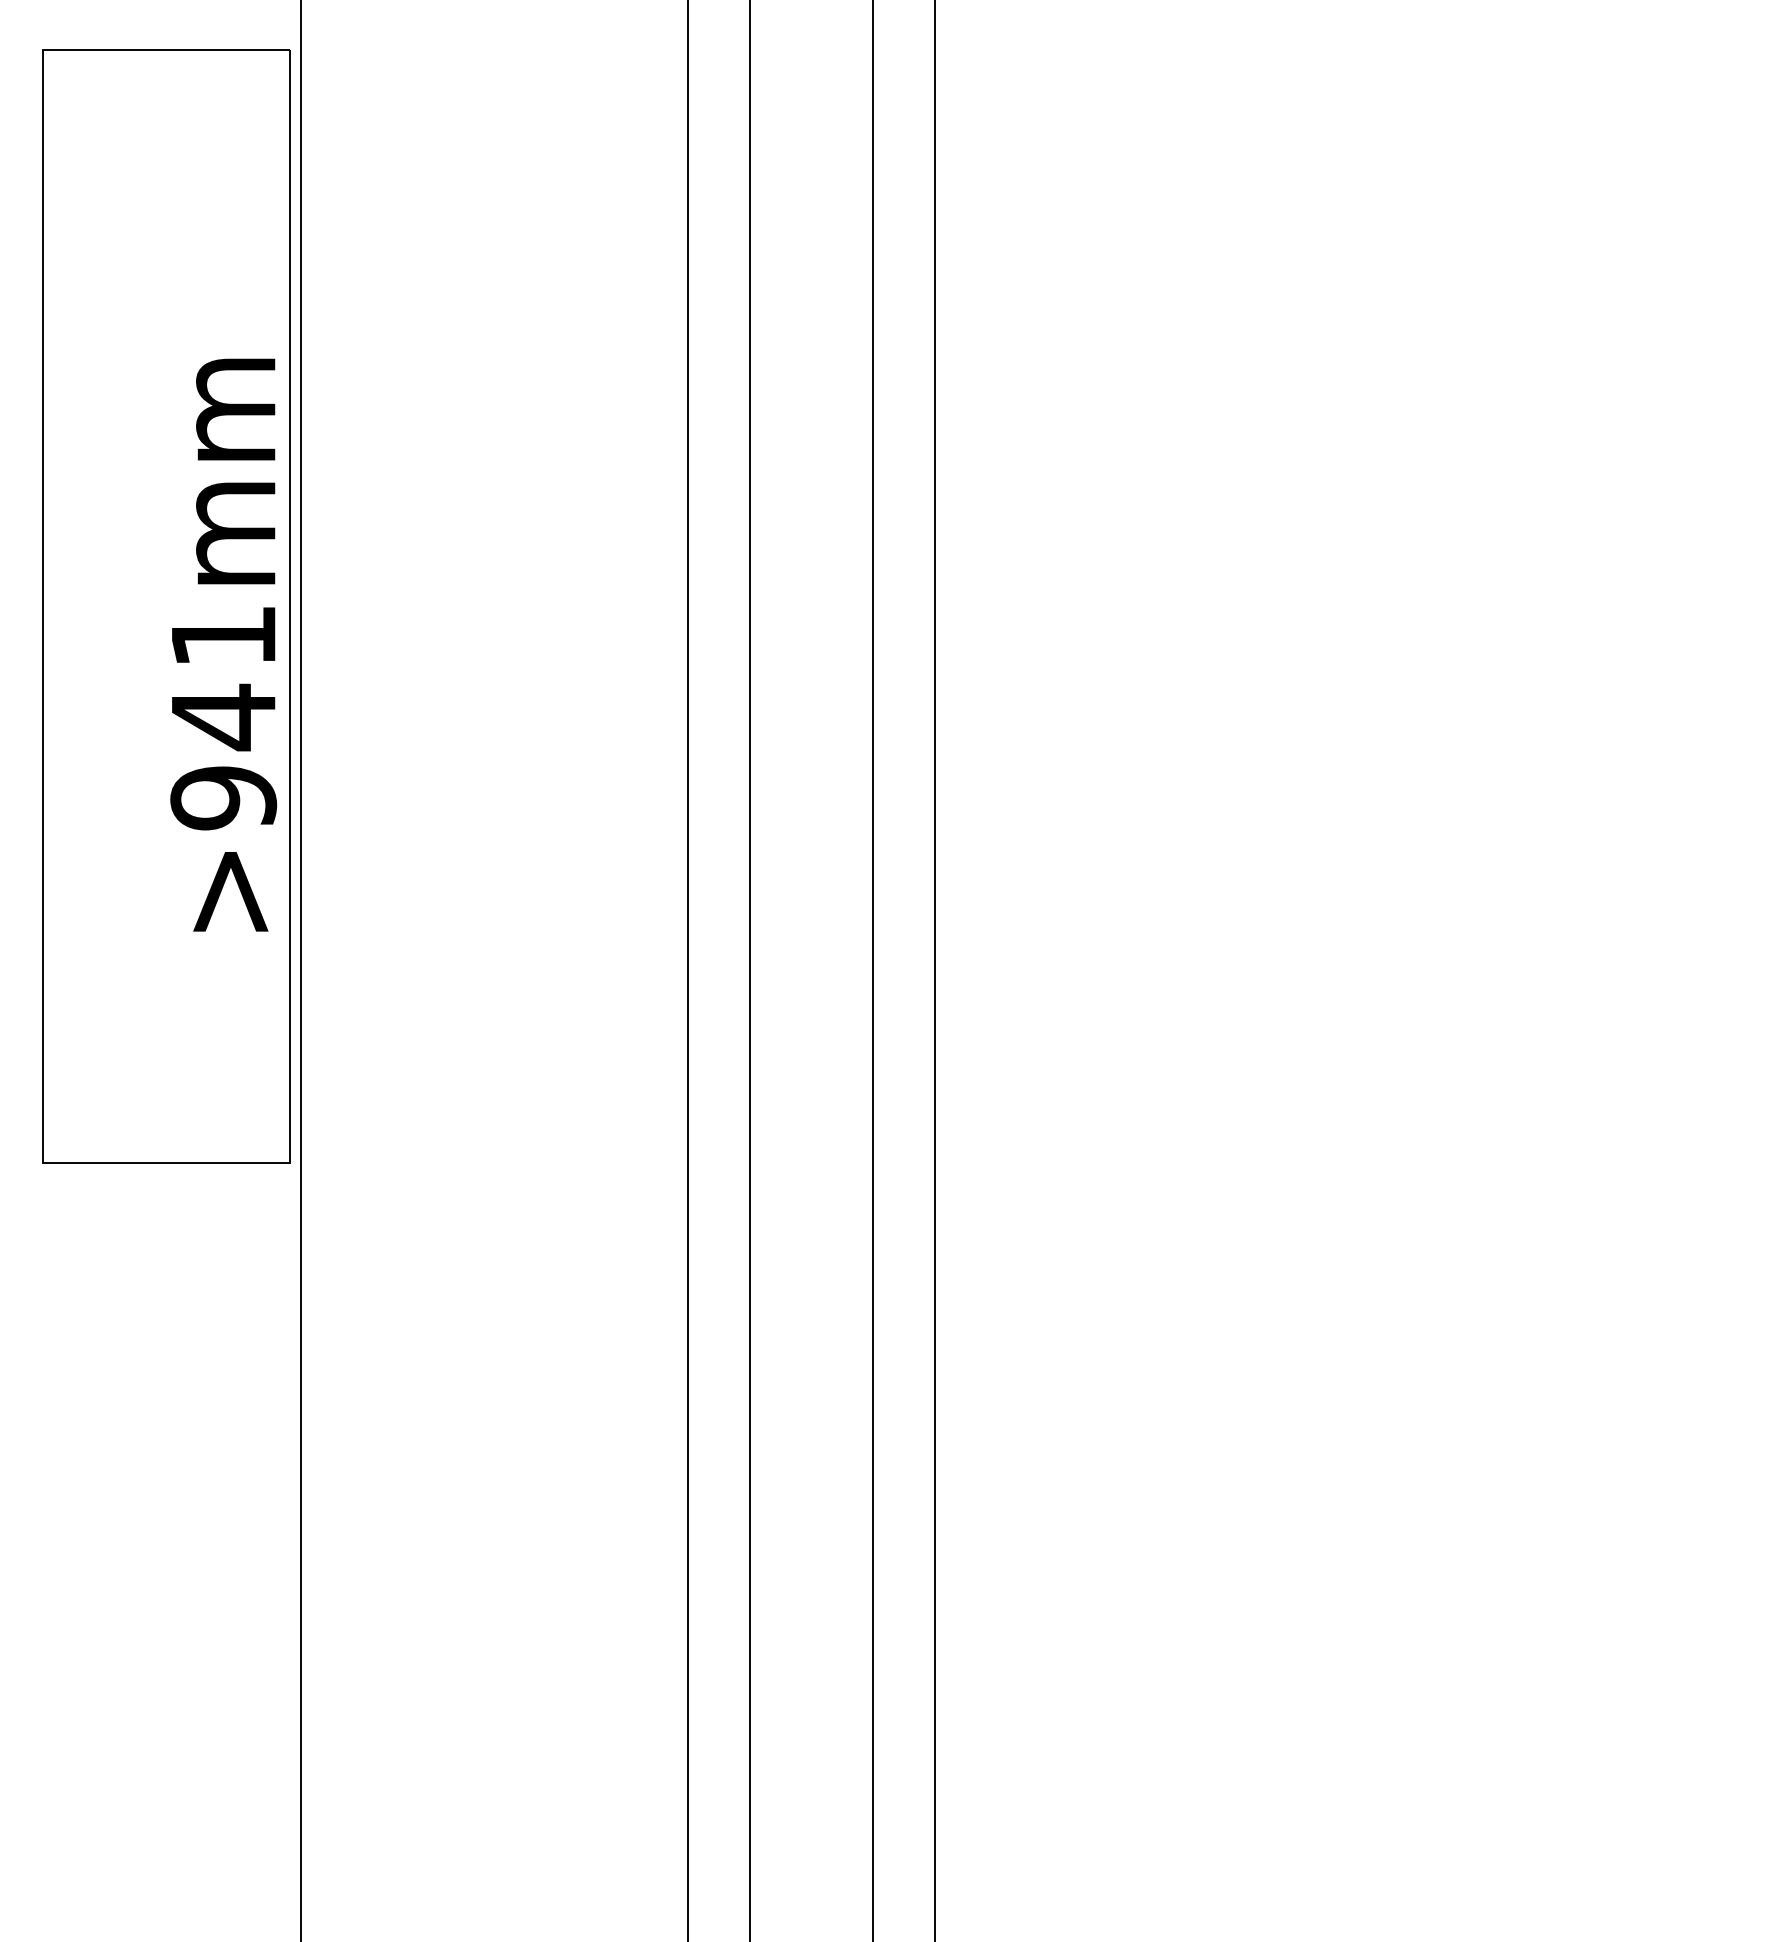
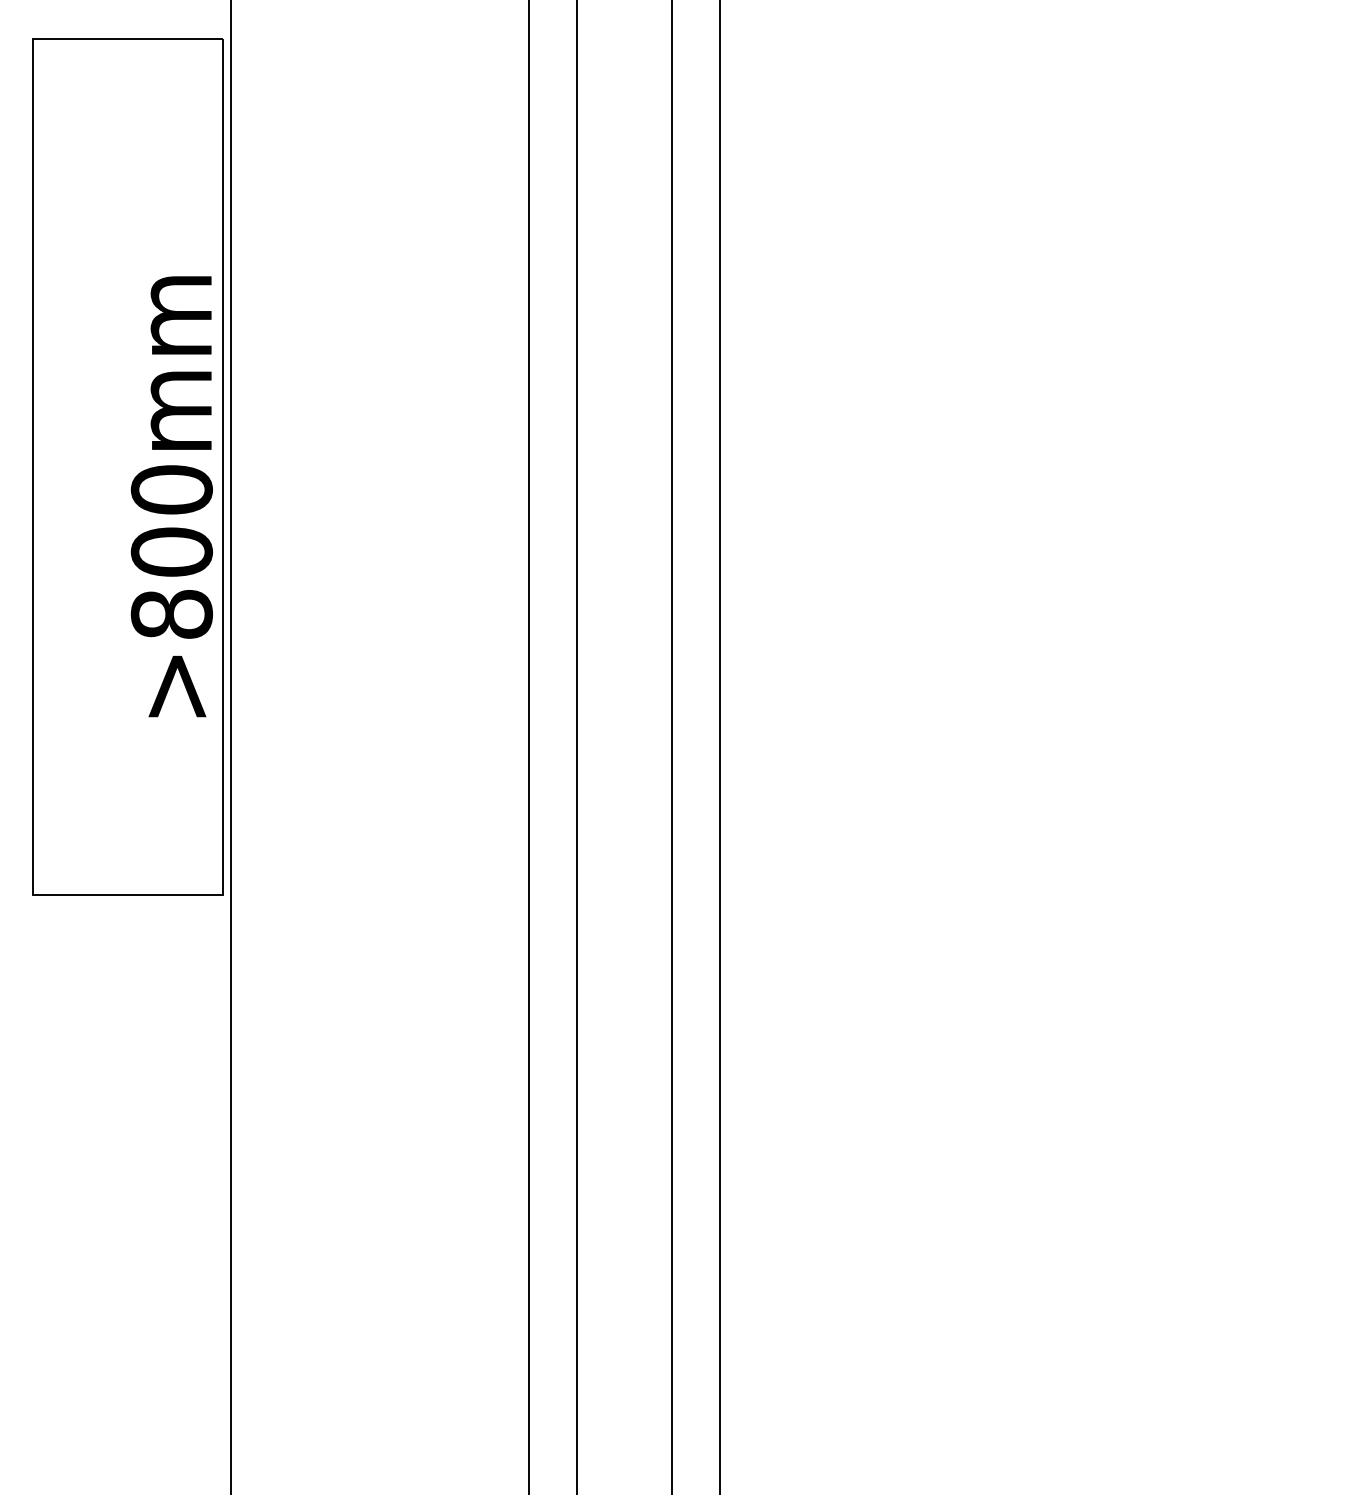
text: (223, 717) -> (171, 552), >941mm -> >800mm

